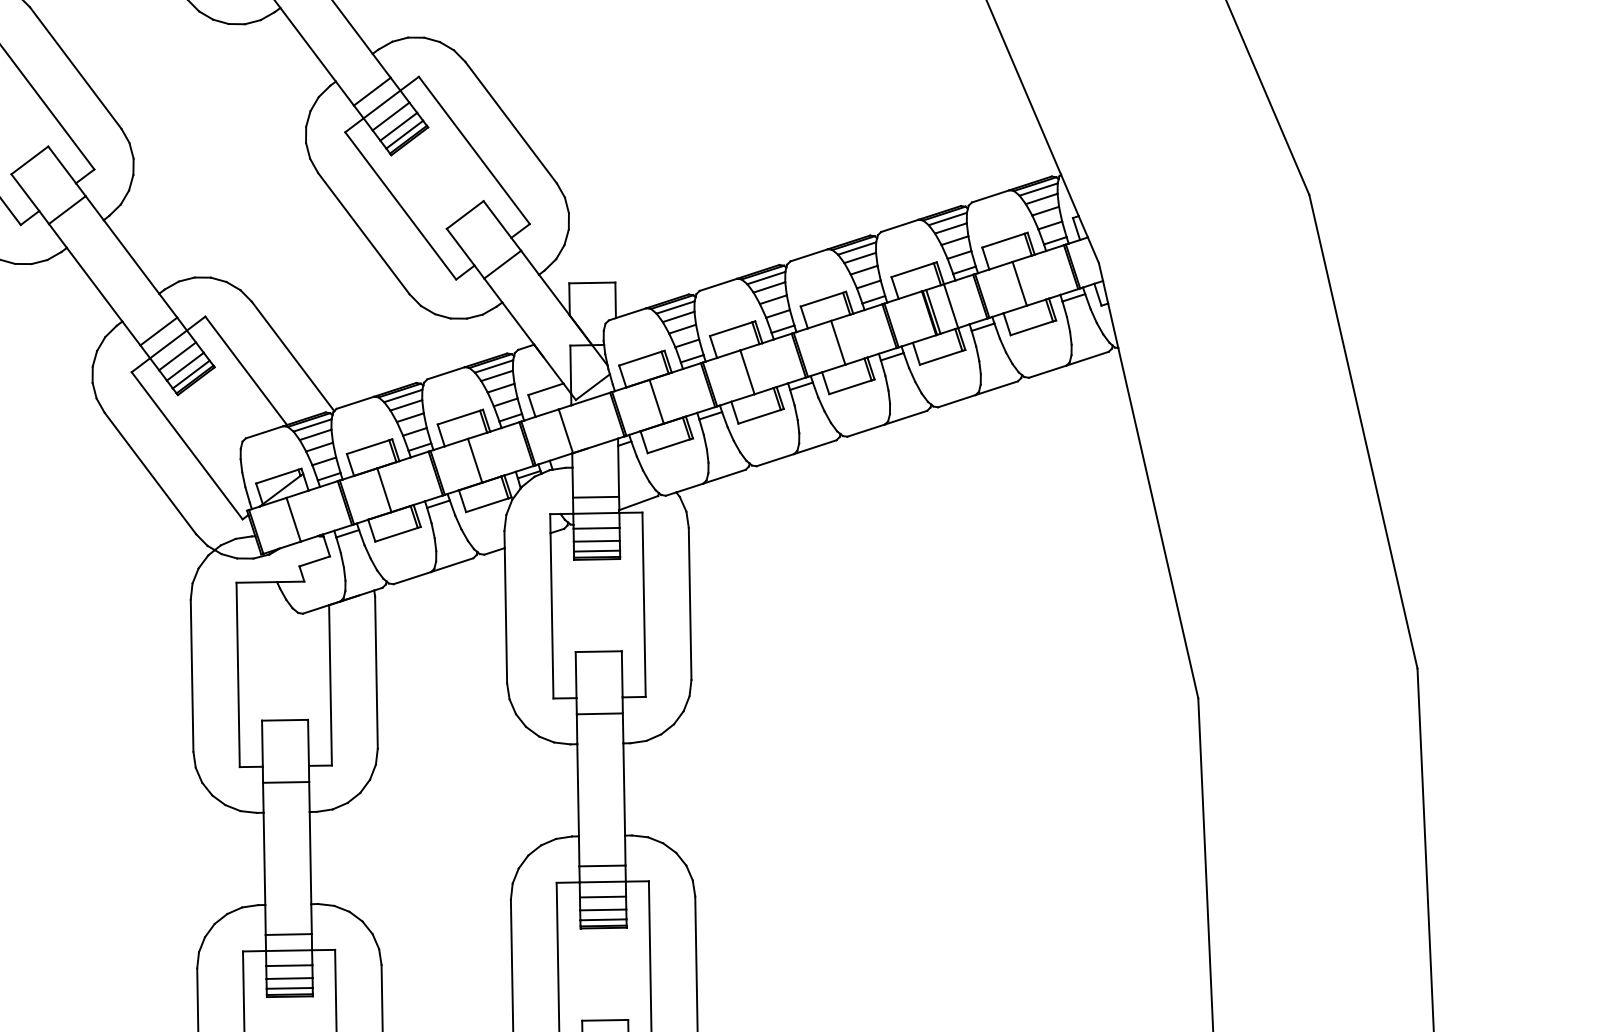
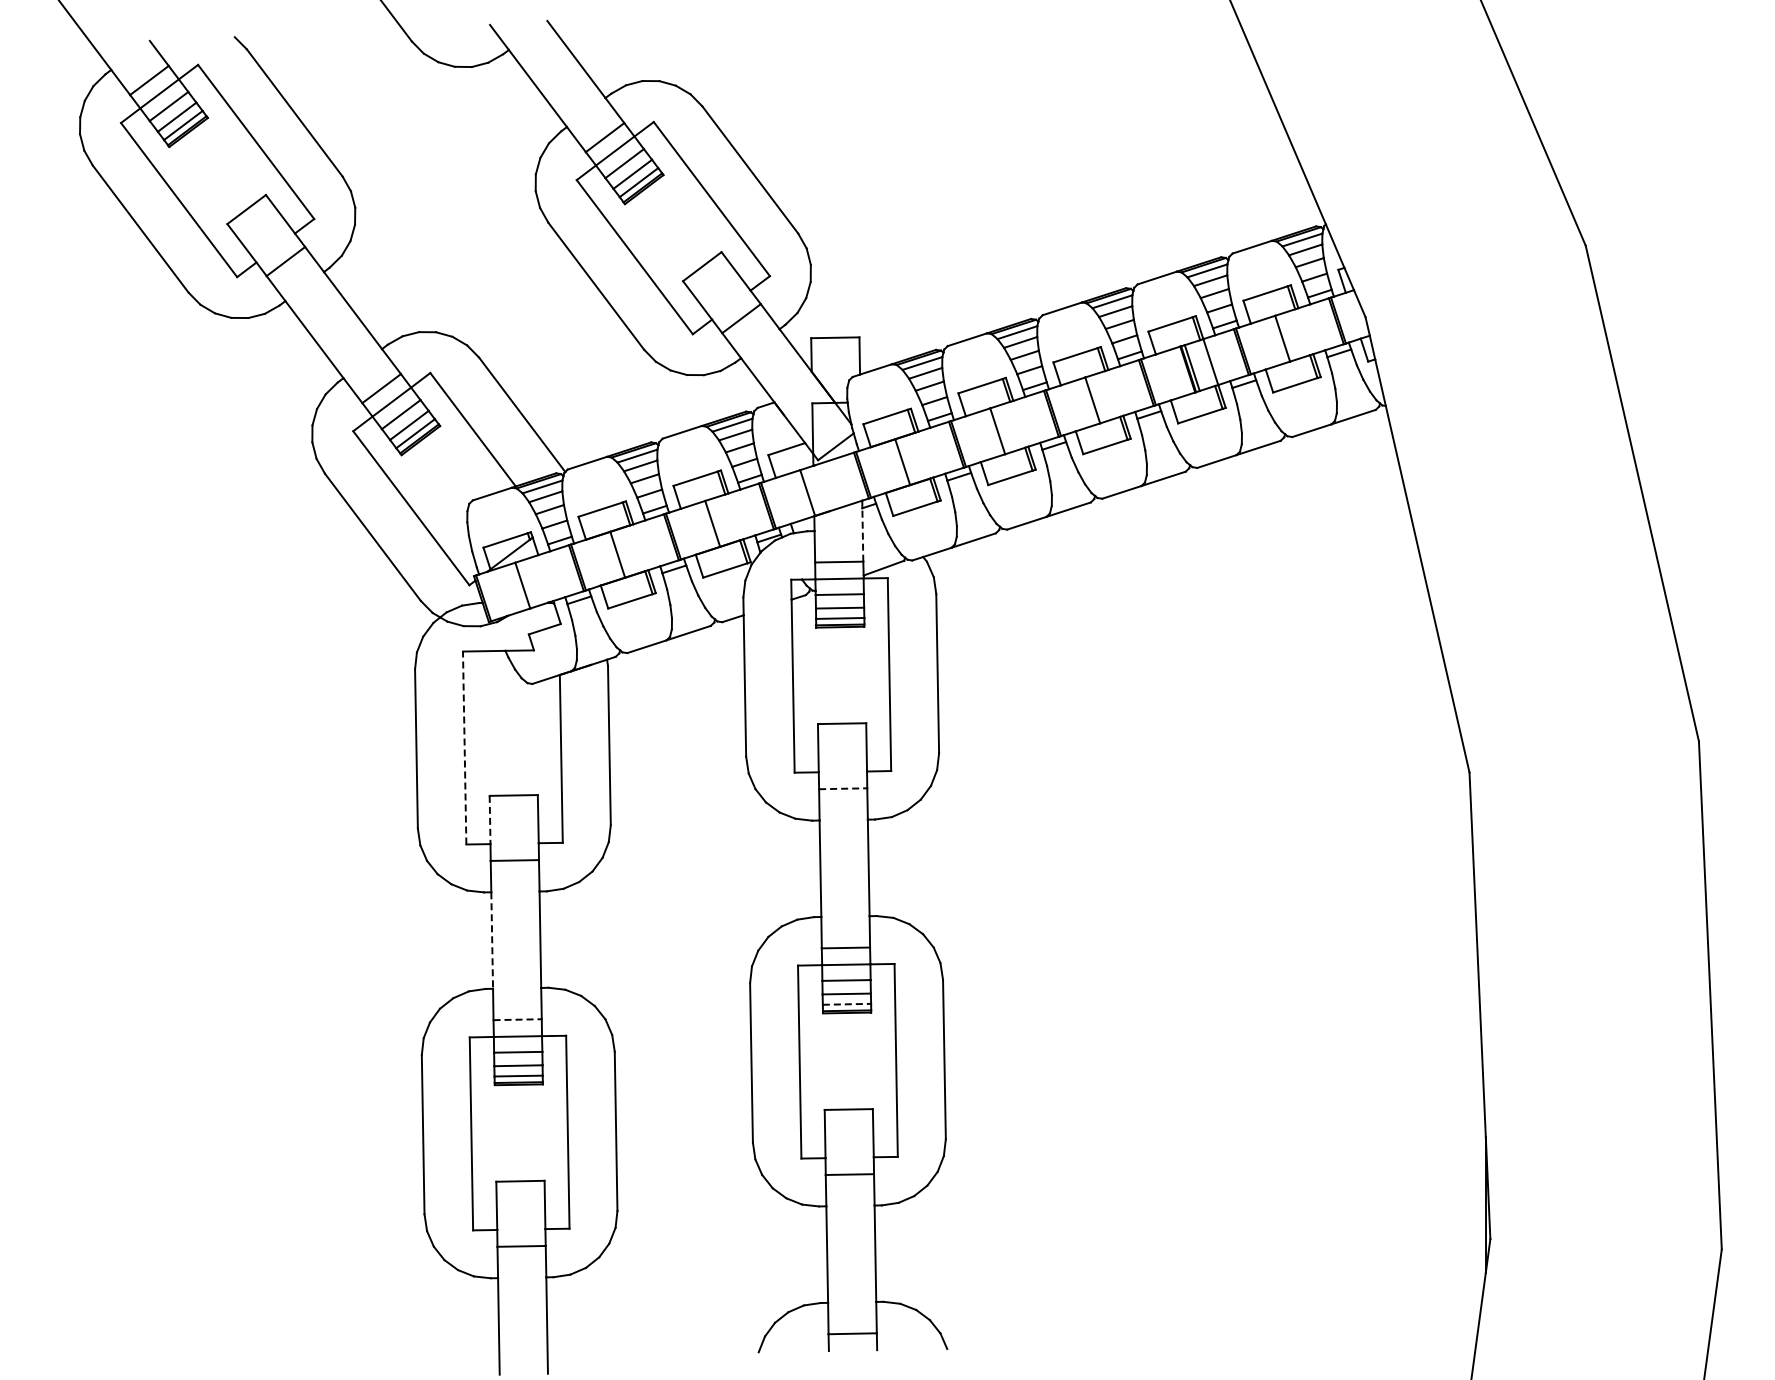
line: (618, 470) -> (862, 534), solid -> dashed
line: (237, 674) -> (464, 747), solid -> dashed
line: (600, 713) -> (843, 788), solid -> dashed
line: (262, 744) -> (490, 820), solid -> dashed
line: (264, 859) -> (492, 941), solid -> dashed
line: (603, 919) -> (847, 1004), solid -> dashed
line: (289, 934) -> (518, 1019), solid -> dashed

